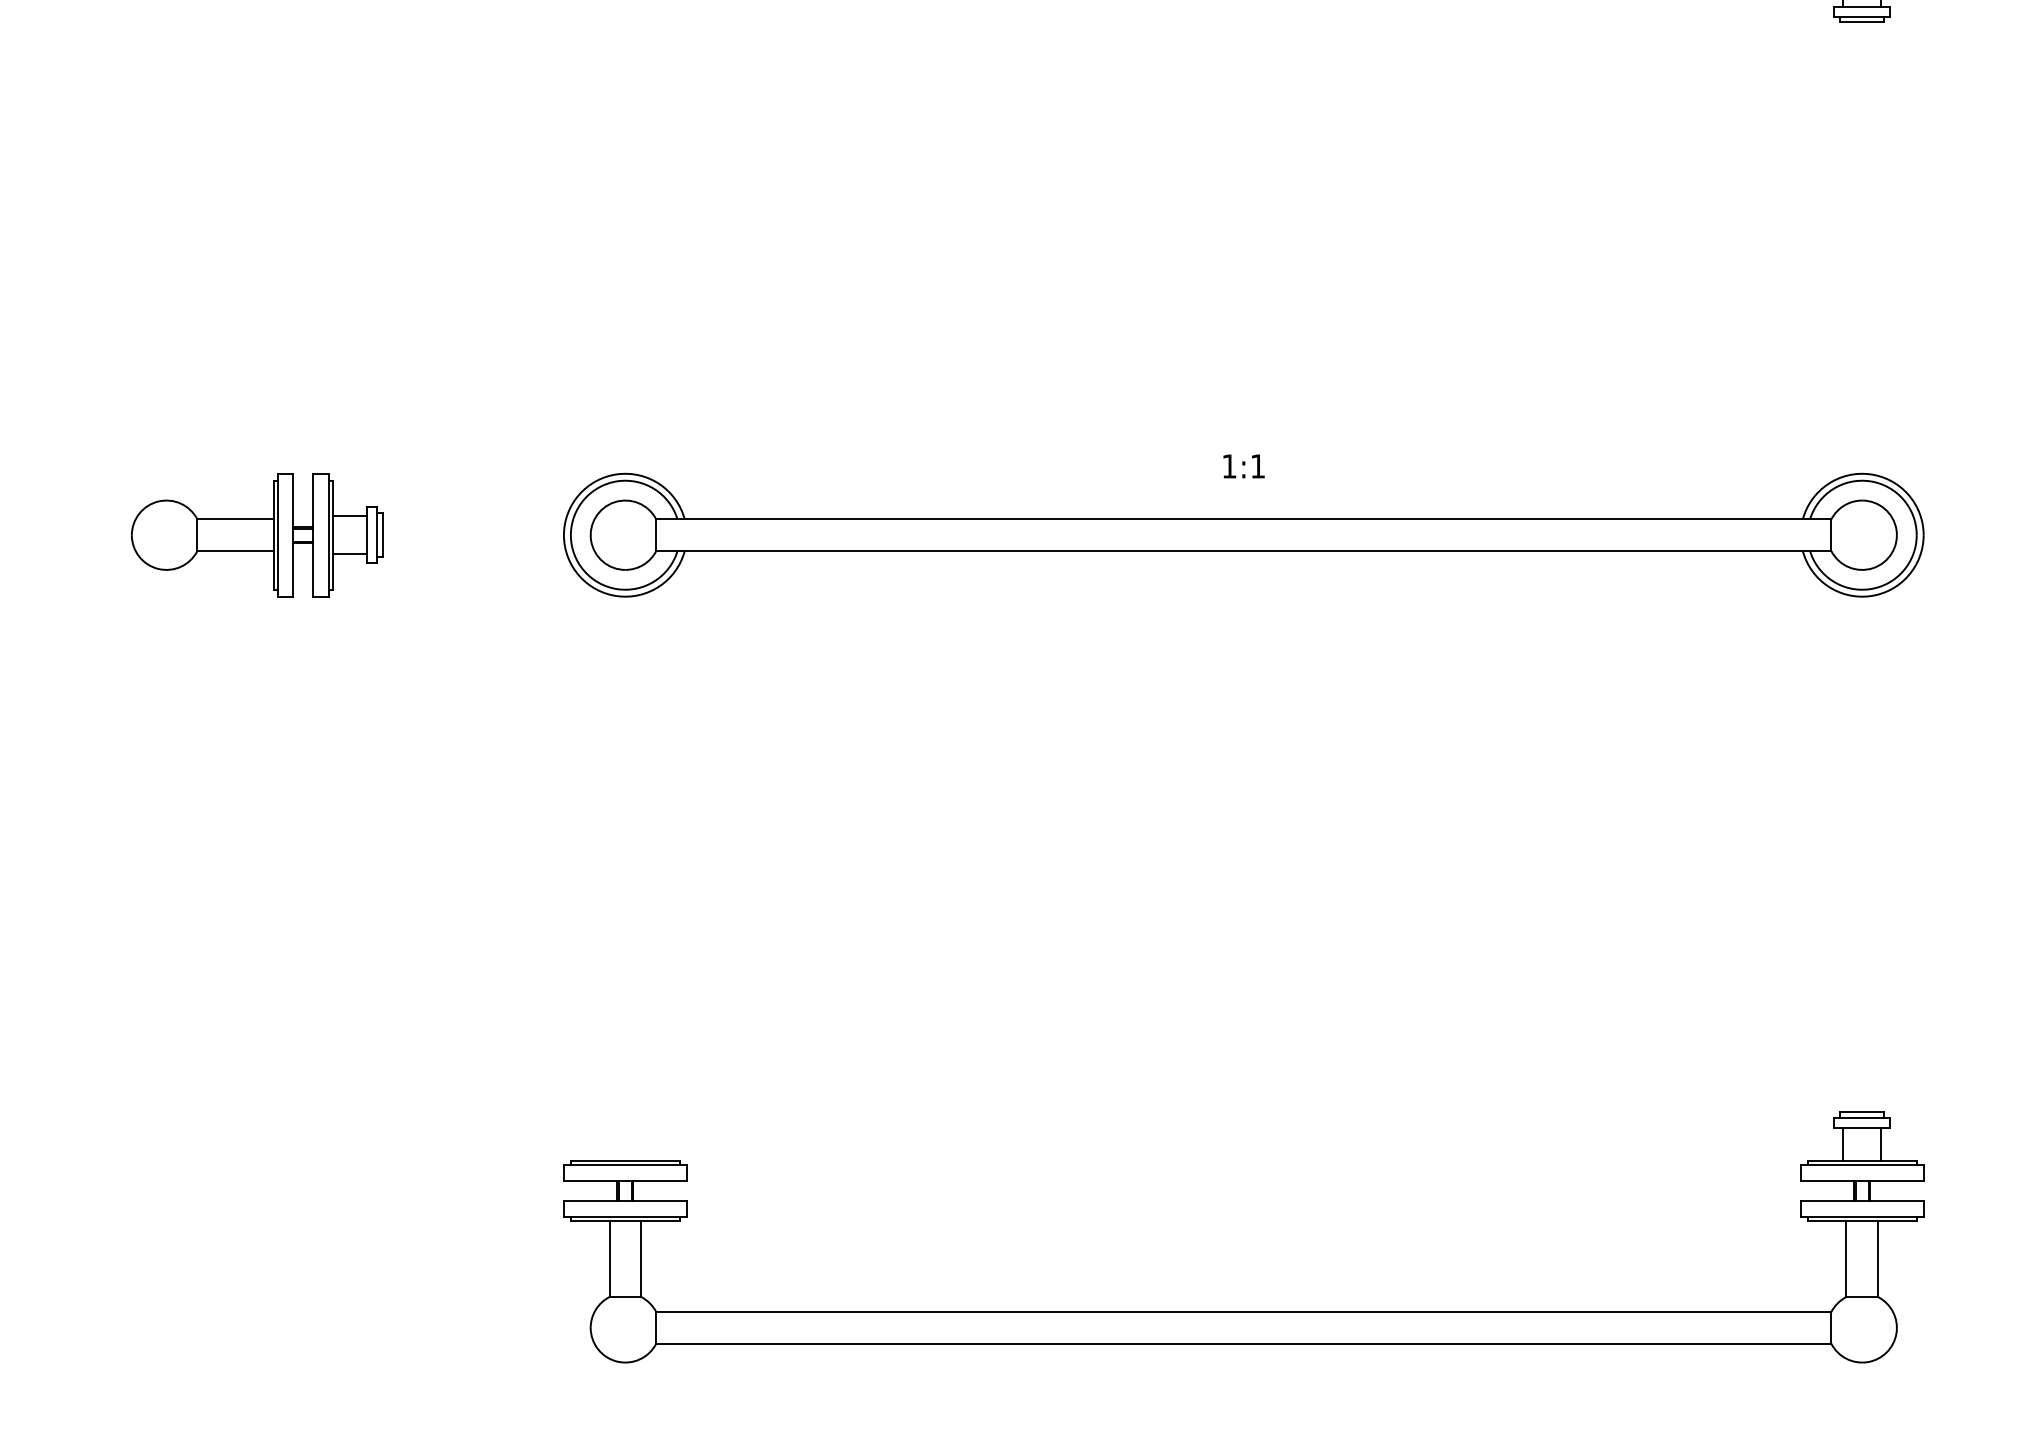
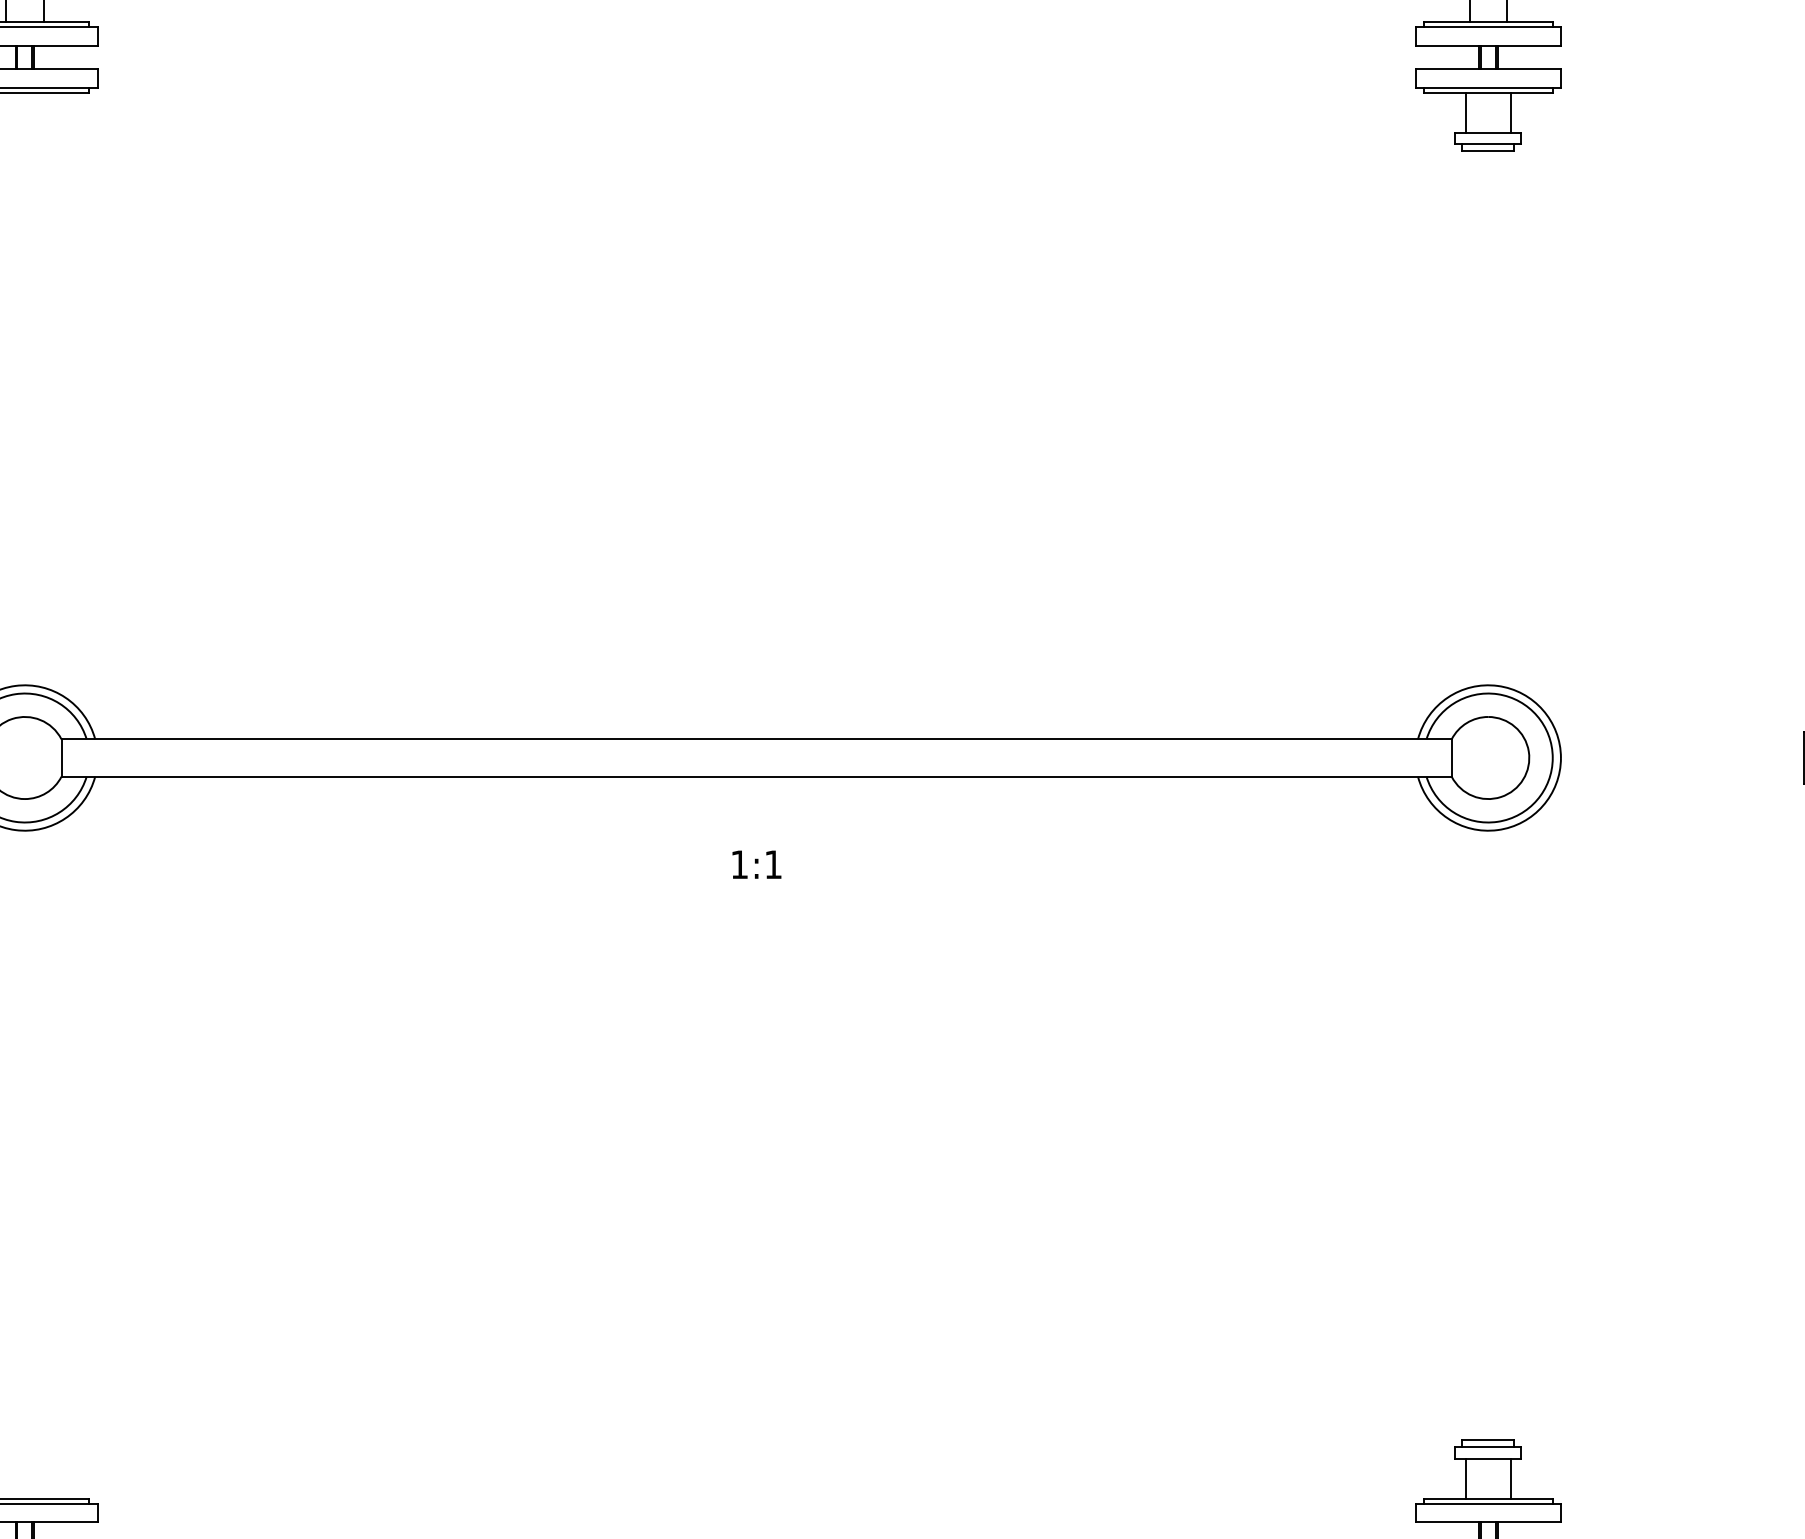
text: (1243, 466) -> (756, 864), moved

